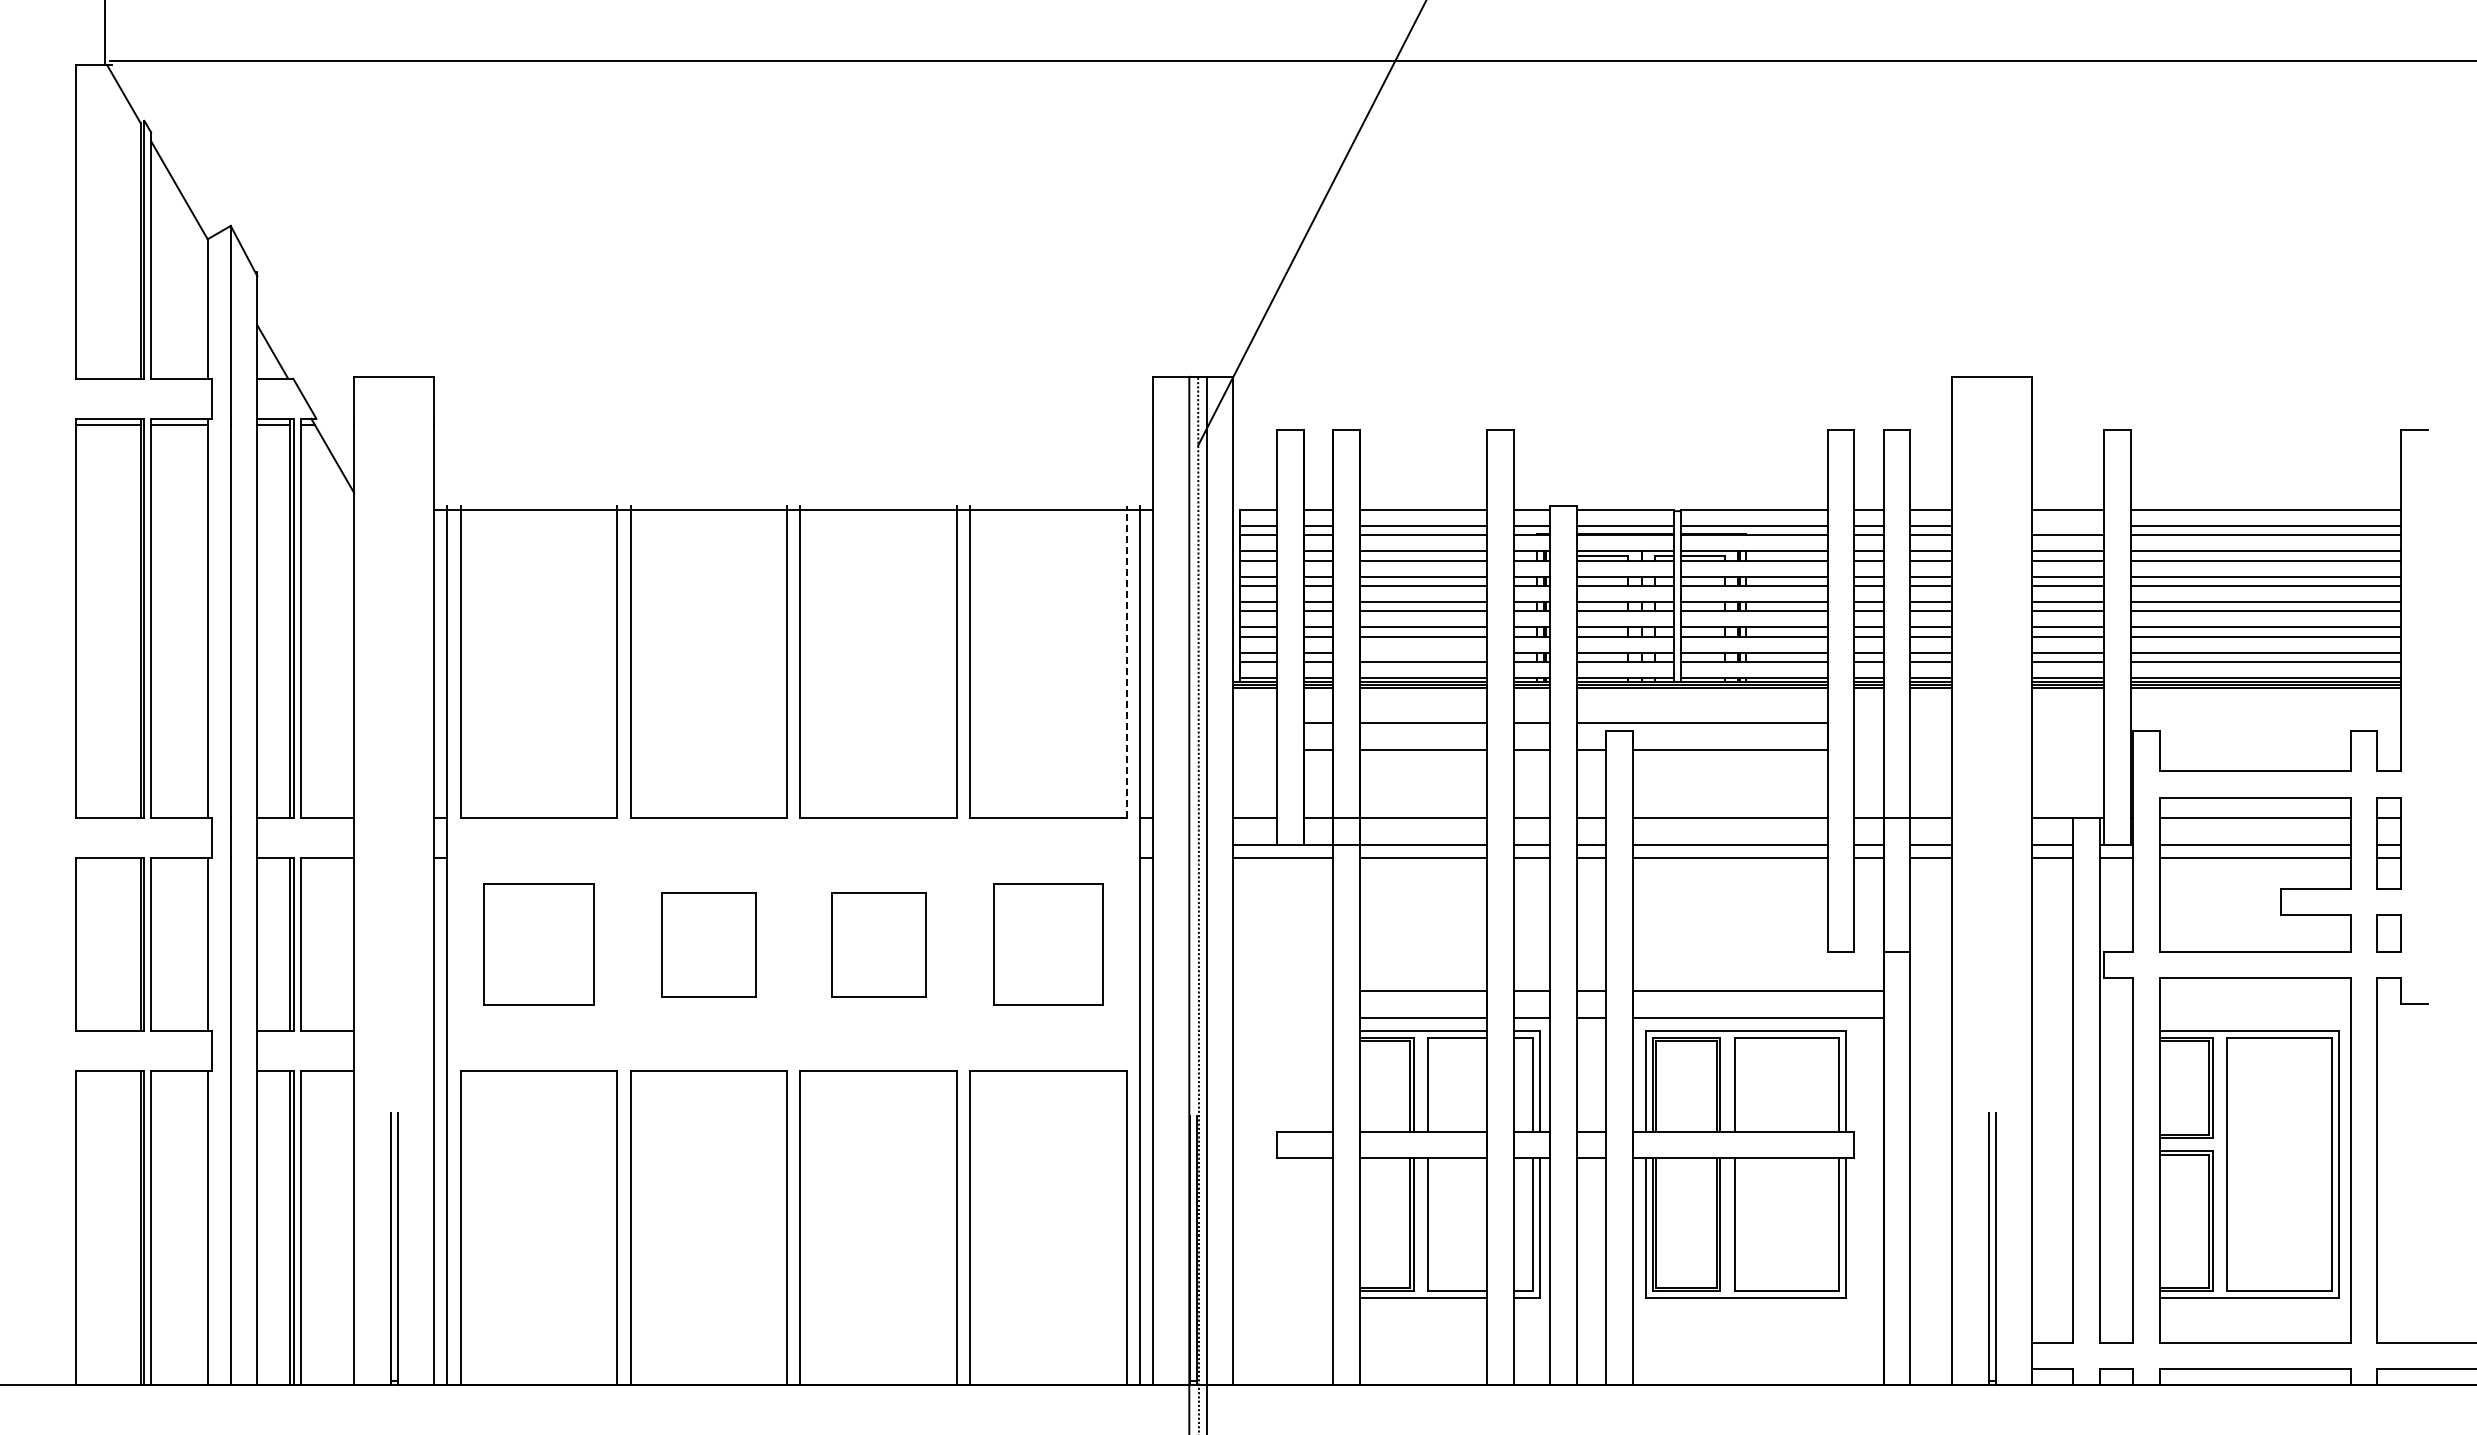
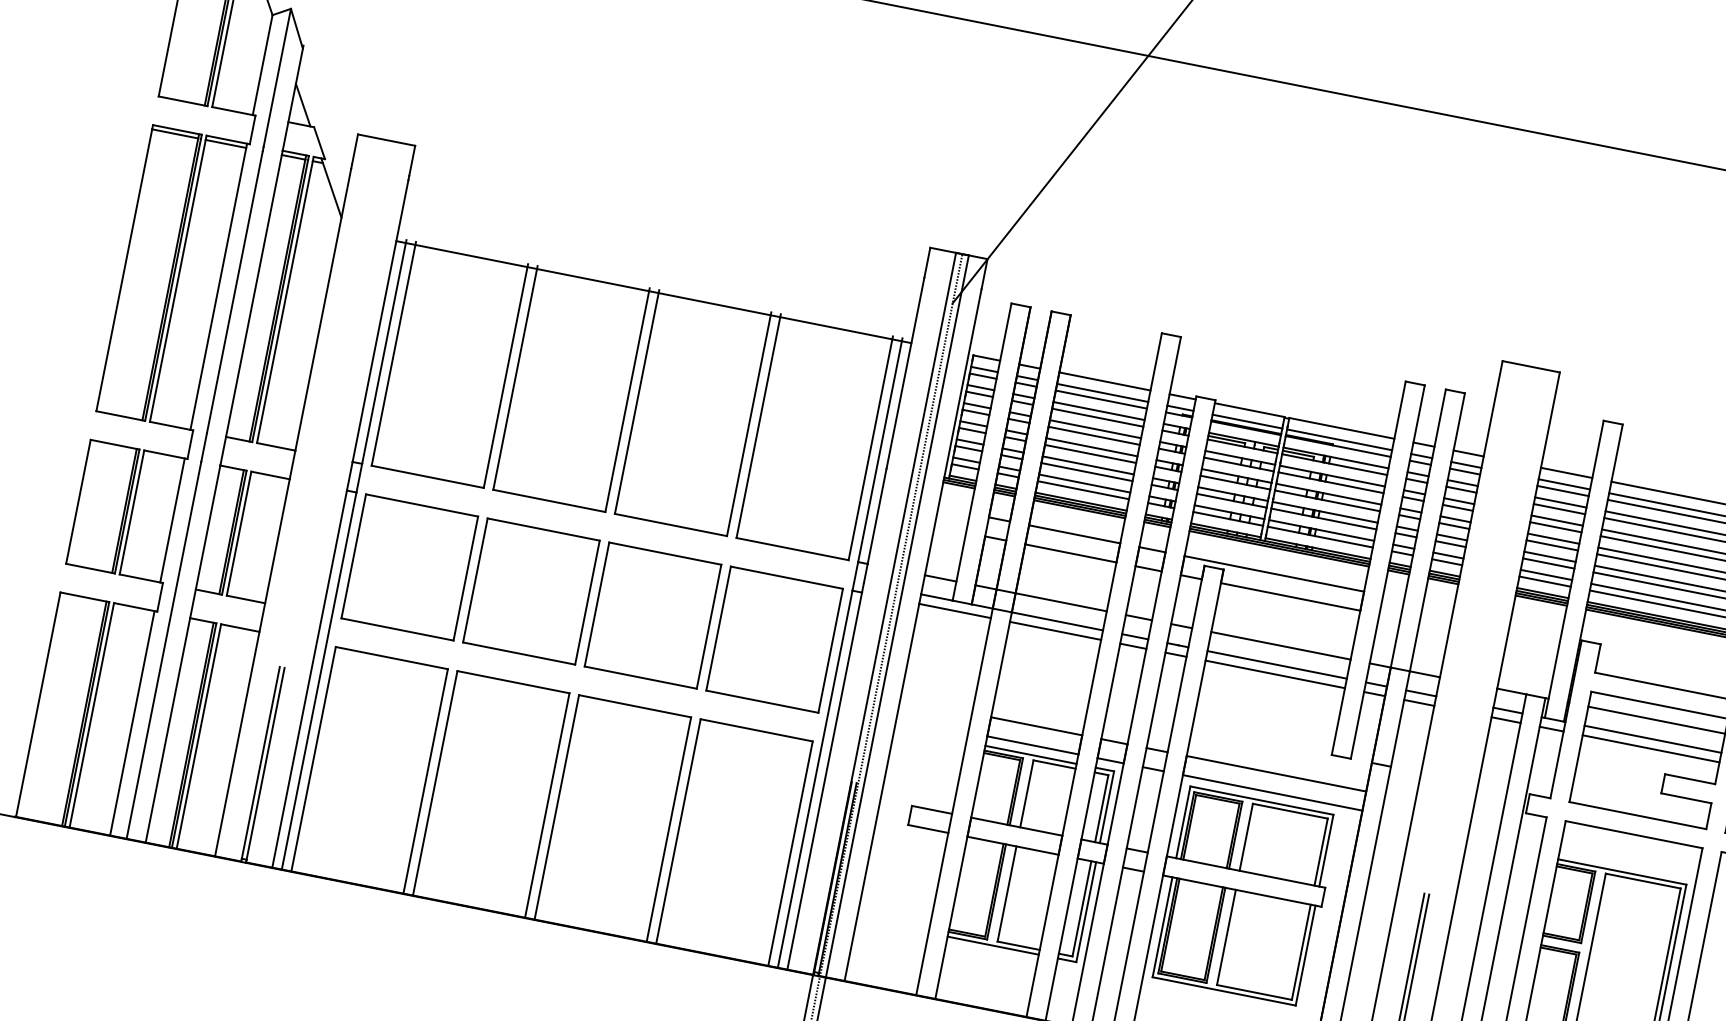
line: (2068, 526) -> (1564, 484), added
line: (1423, 652) -> (1084, 483), added
line: (1126, 661) -> (870, 447), dashed -> solid
part: (538, 944) -> (409, 567), size x1.43
part: (708, 944) -> (531, 591), size x1.67
part: (878, 944) -> (652, 615), size x1.67
part: (1048, 944) -> (774, 639), size x1.43

